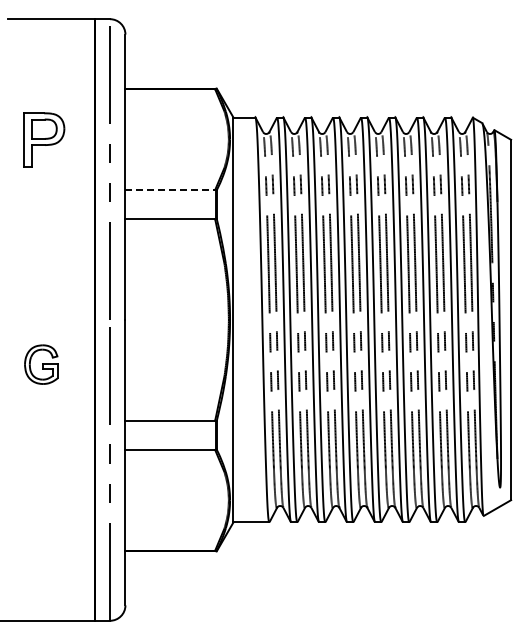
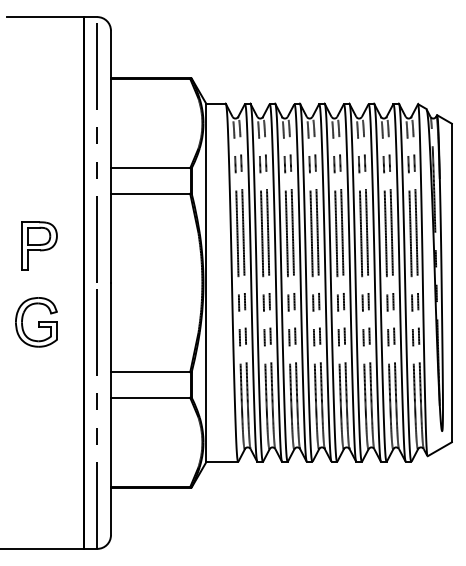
part: (44, 139) -> (39, 245), moved
line: (170, 190) -> (150, 168), dashed -> solid
part: (41, 364) -> (36, 322), size x1.43

